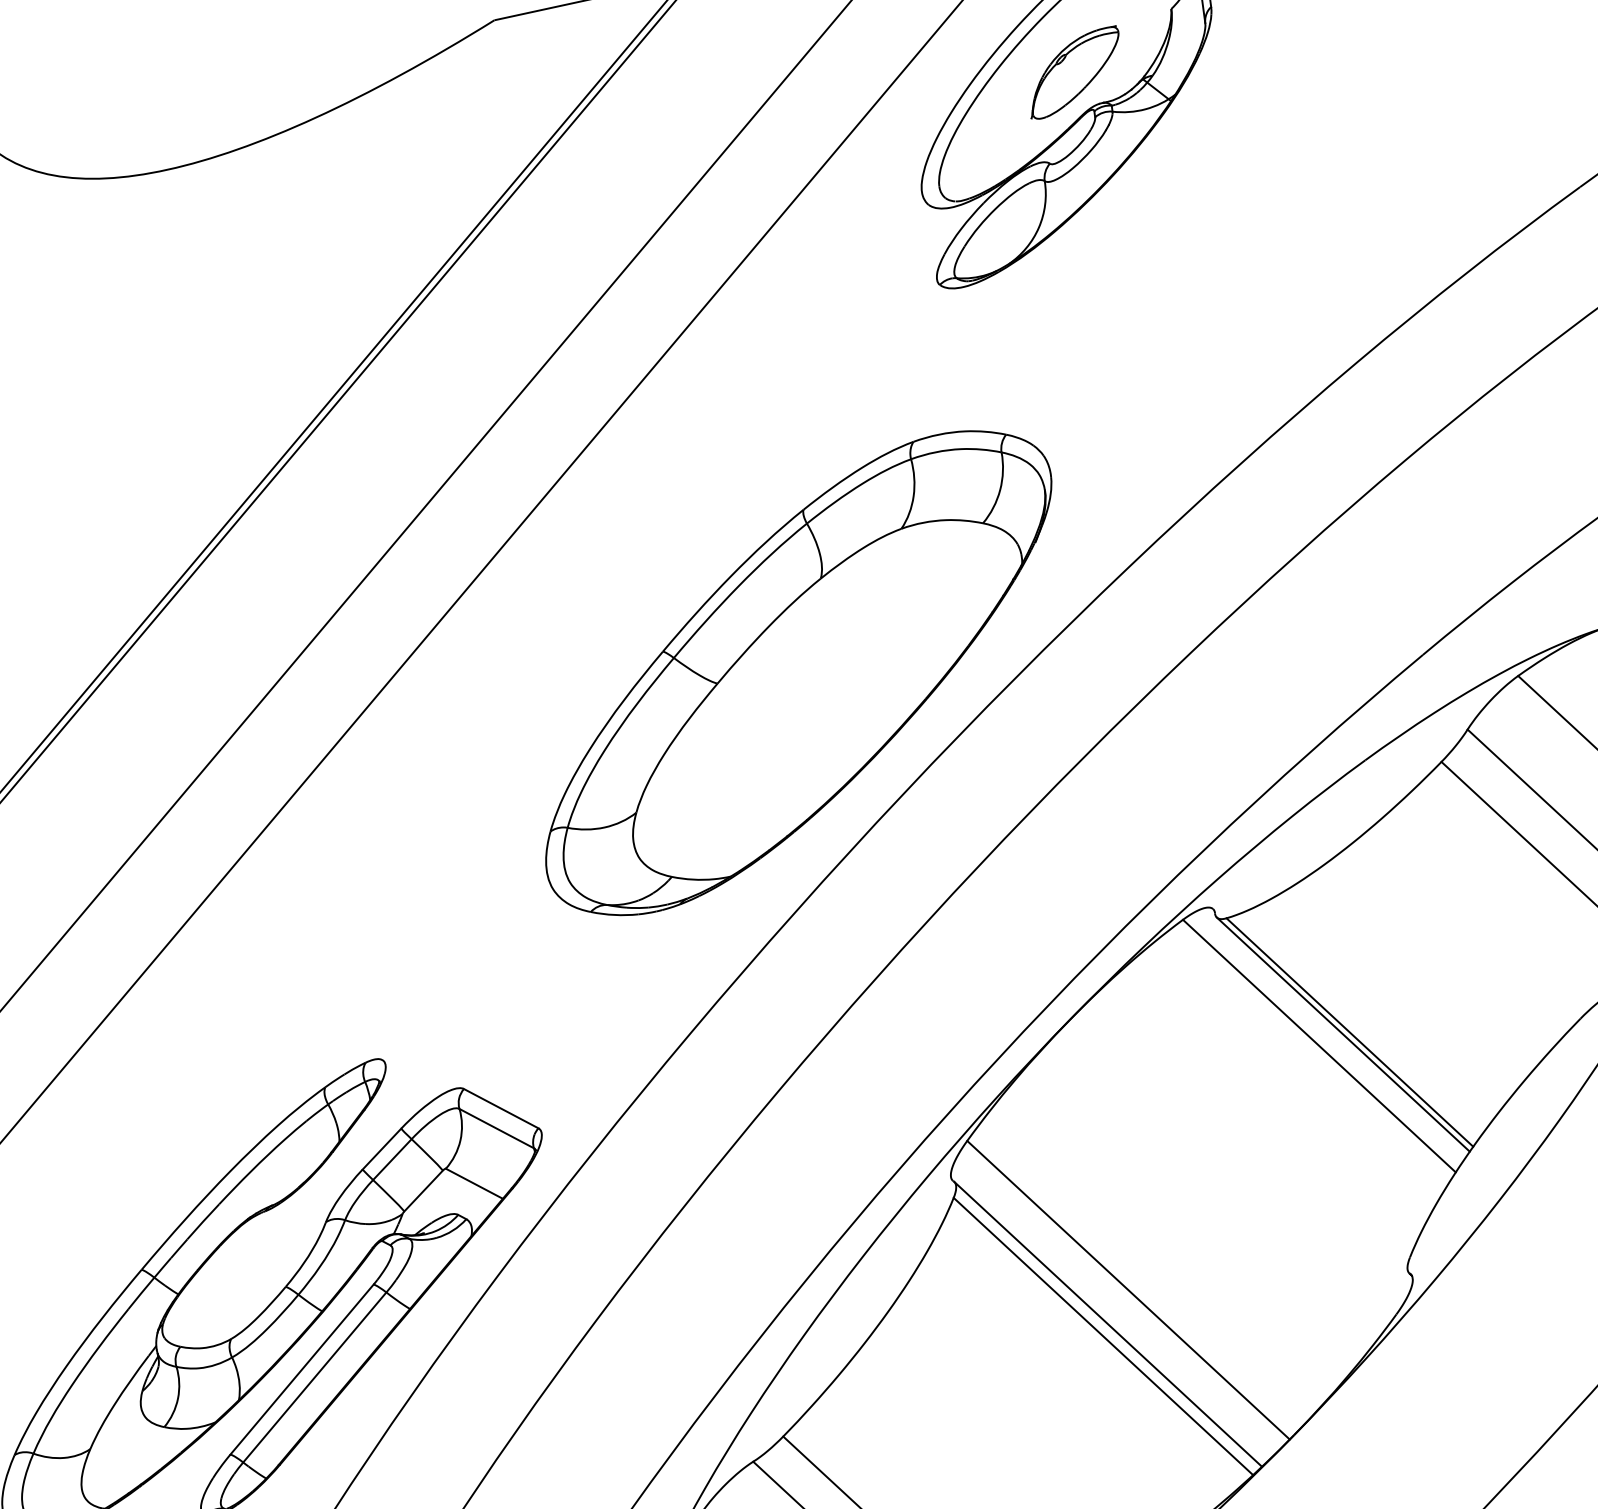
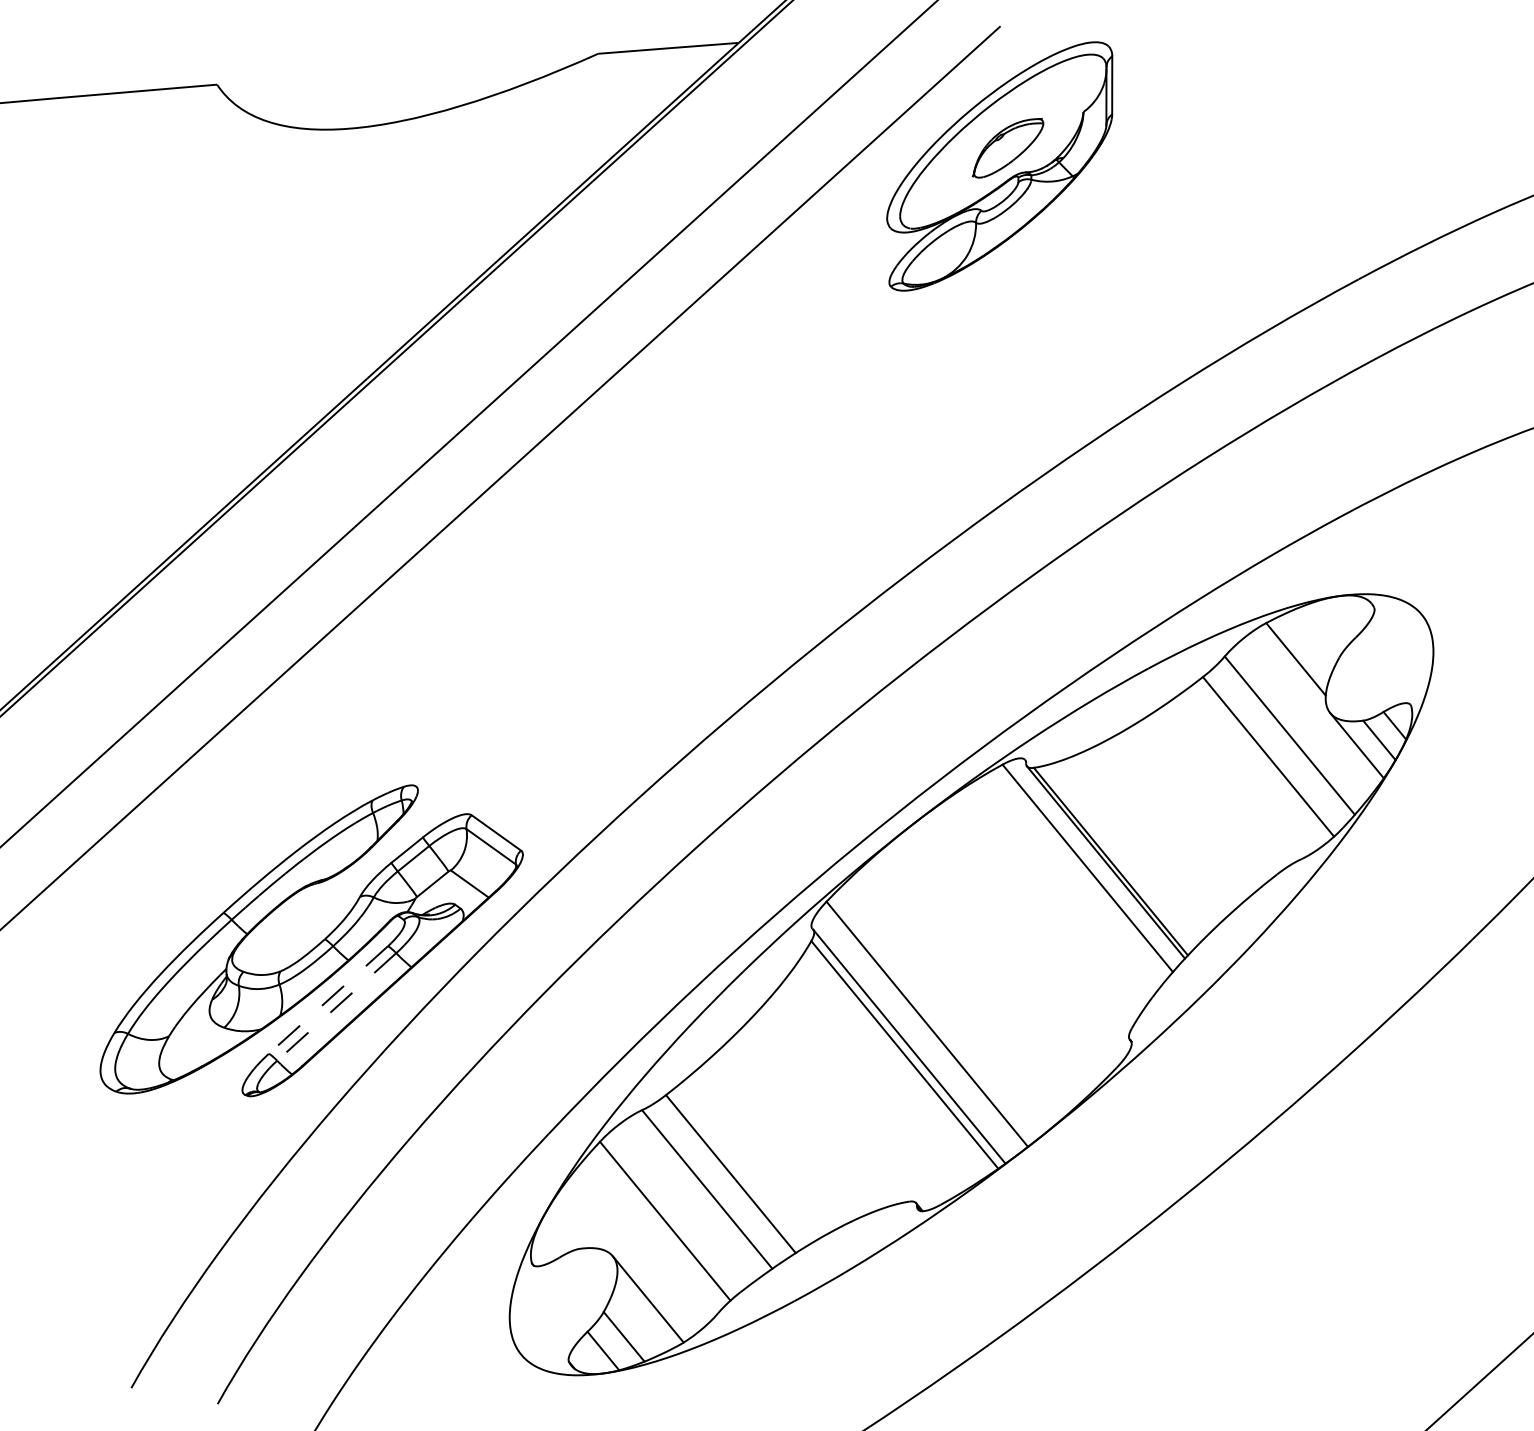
part: (798, 673) -> (751, 550), removed
line: (300, 1370) -> (327, 1000), solid -> dashed
line: (314, 1378) -> (336, 1007), solid -> dashed

